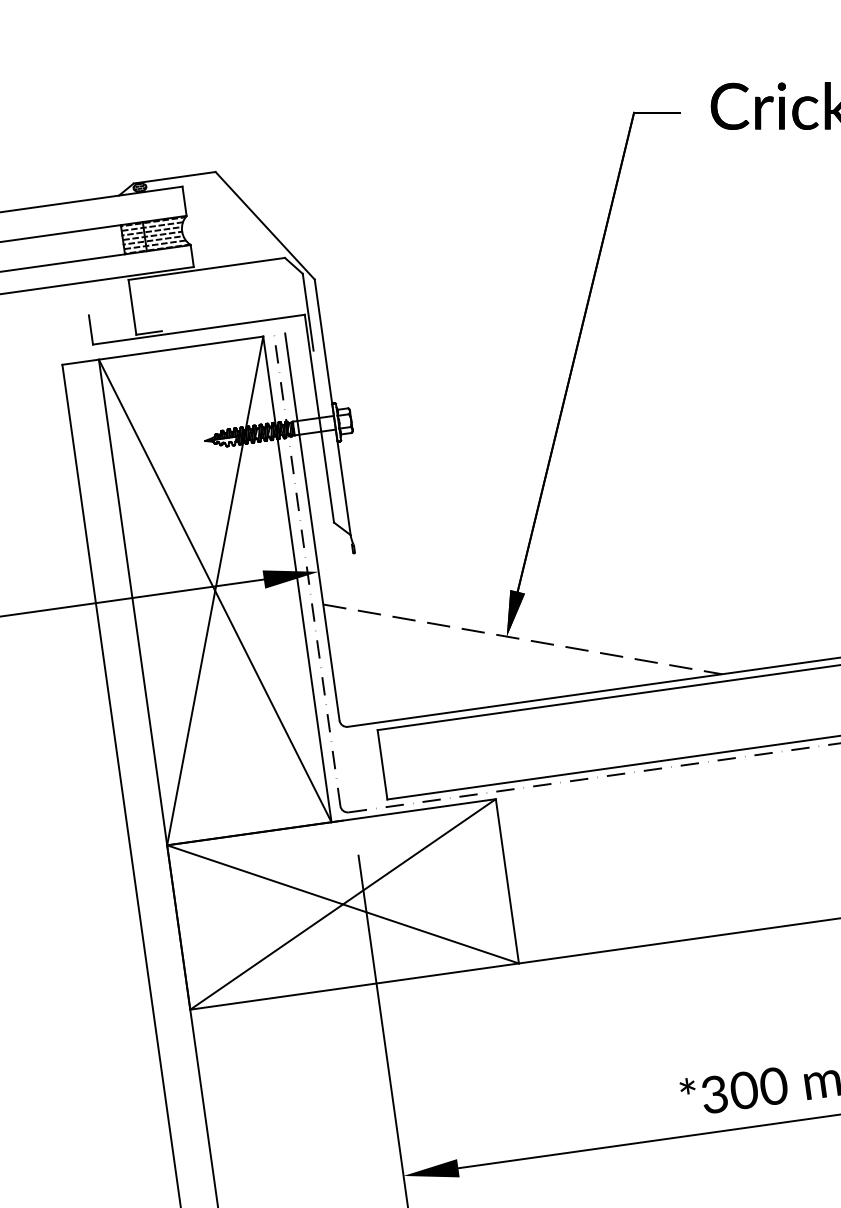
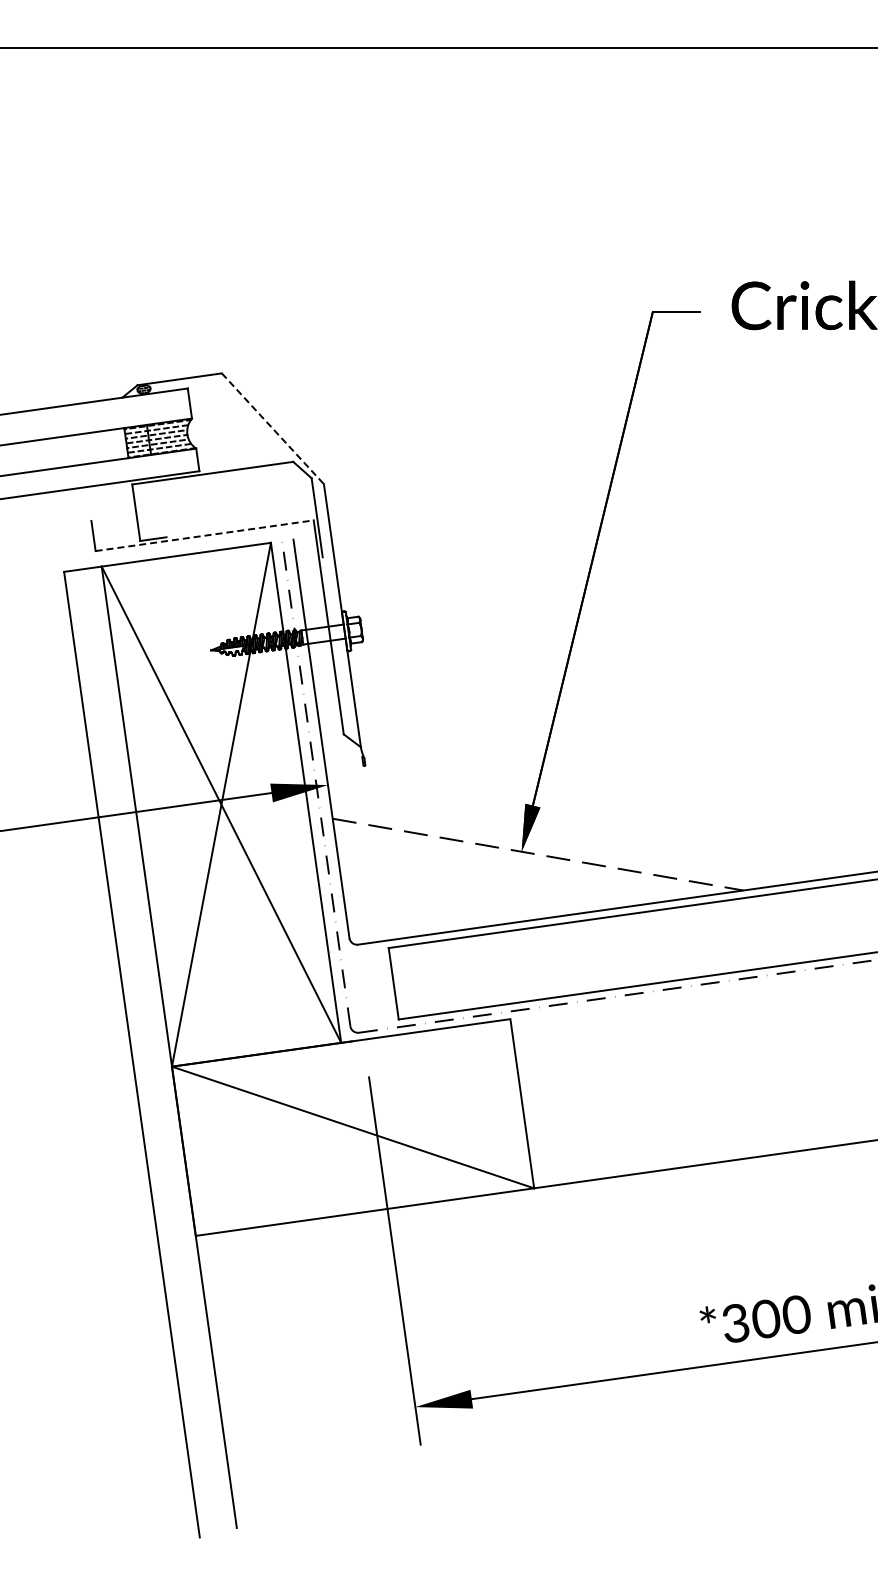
line: (265, 226) -> (273, 429), solid -> dashed
line: (199, 329) -> (205, 535), solid -> dashed
line: (342, 904) -> (352, 1127), removed

